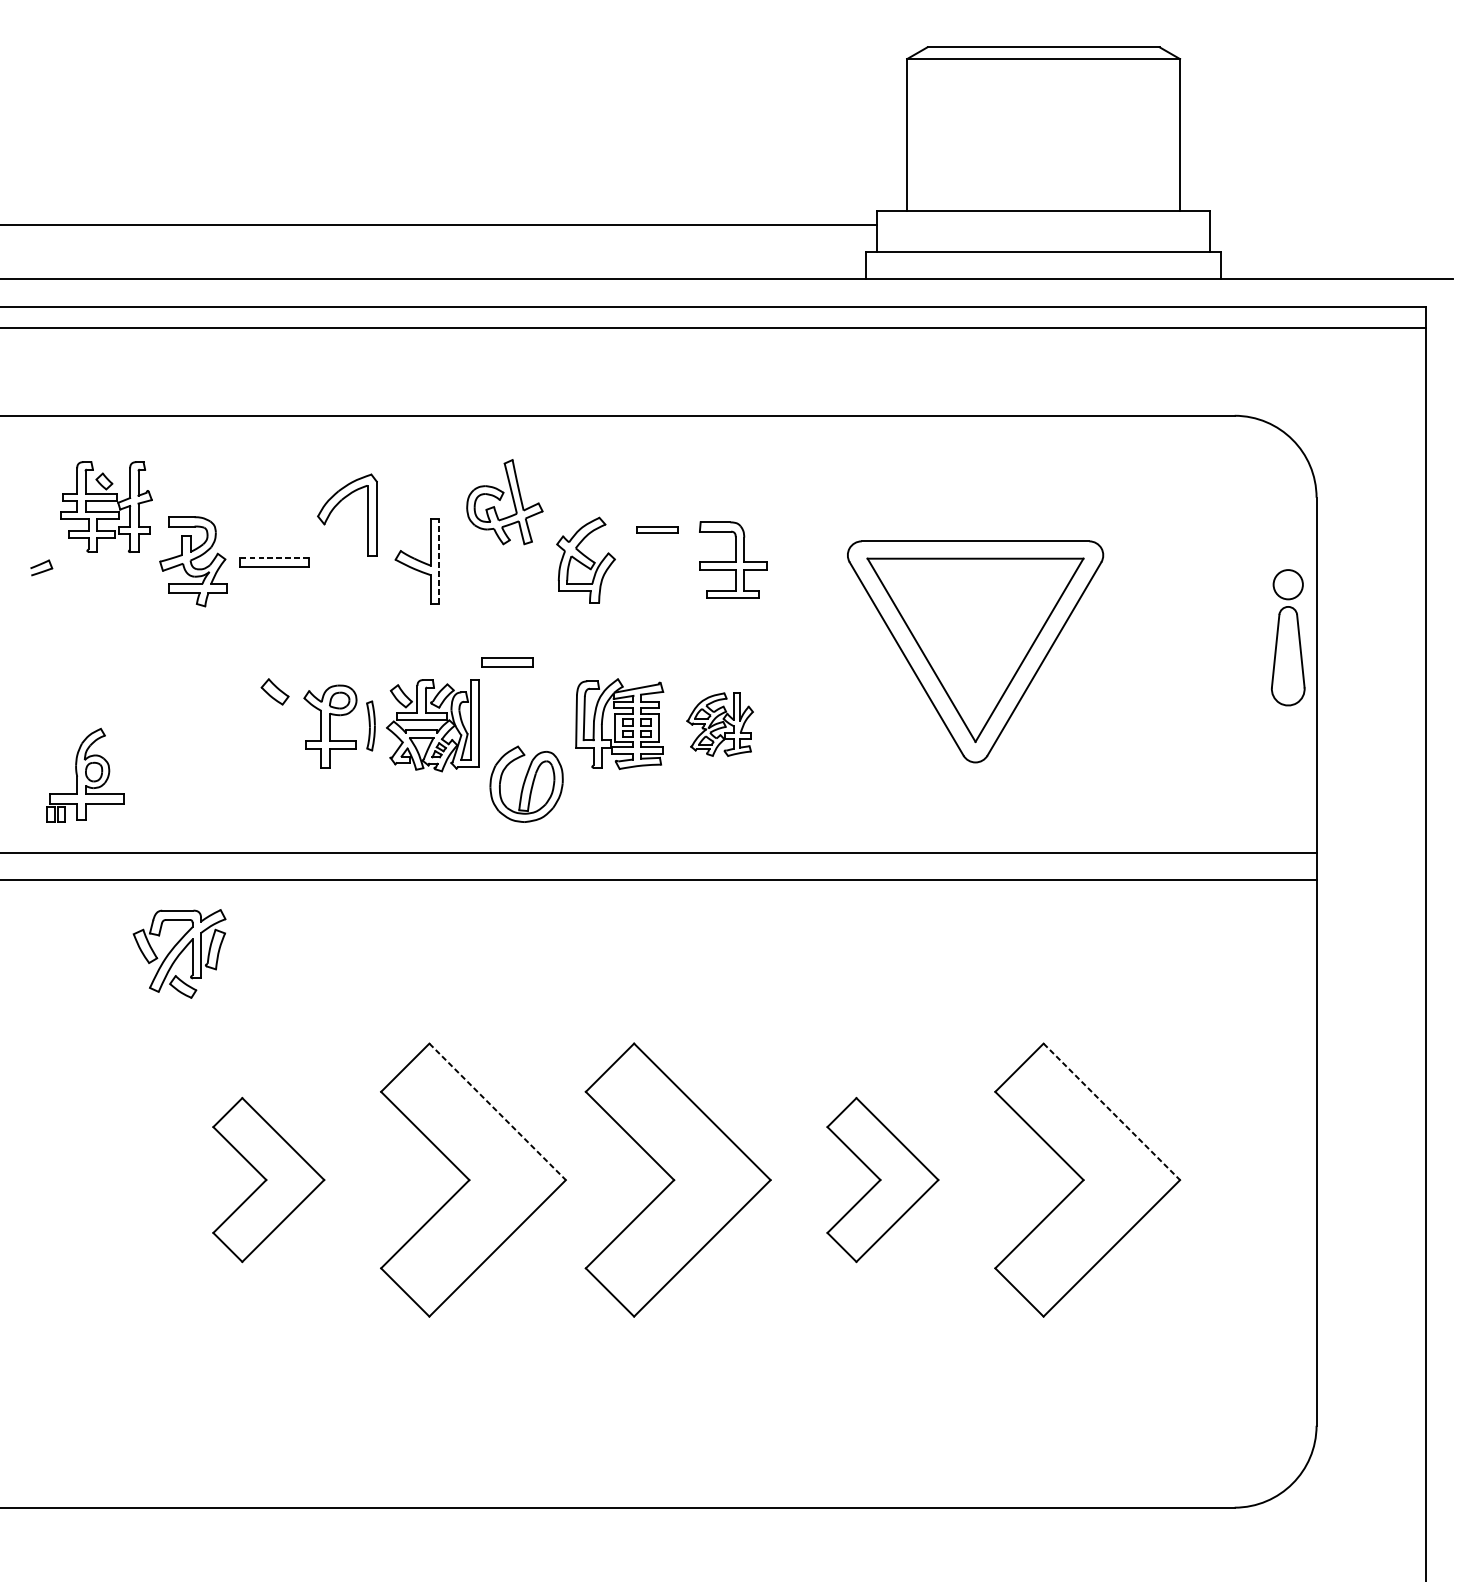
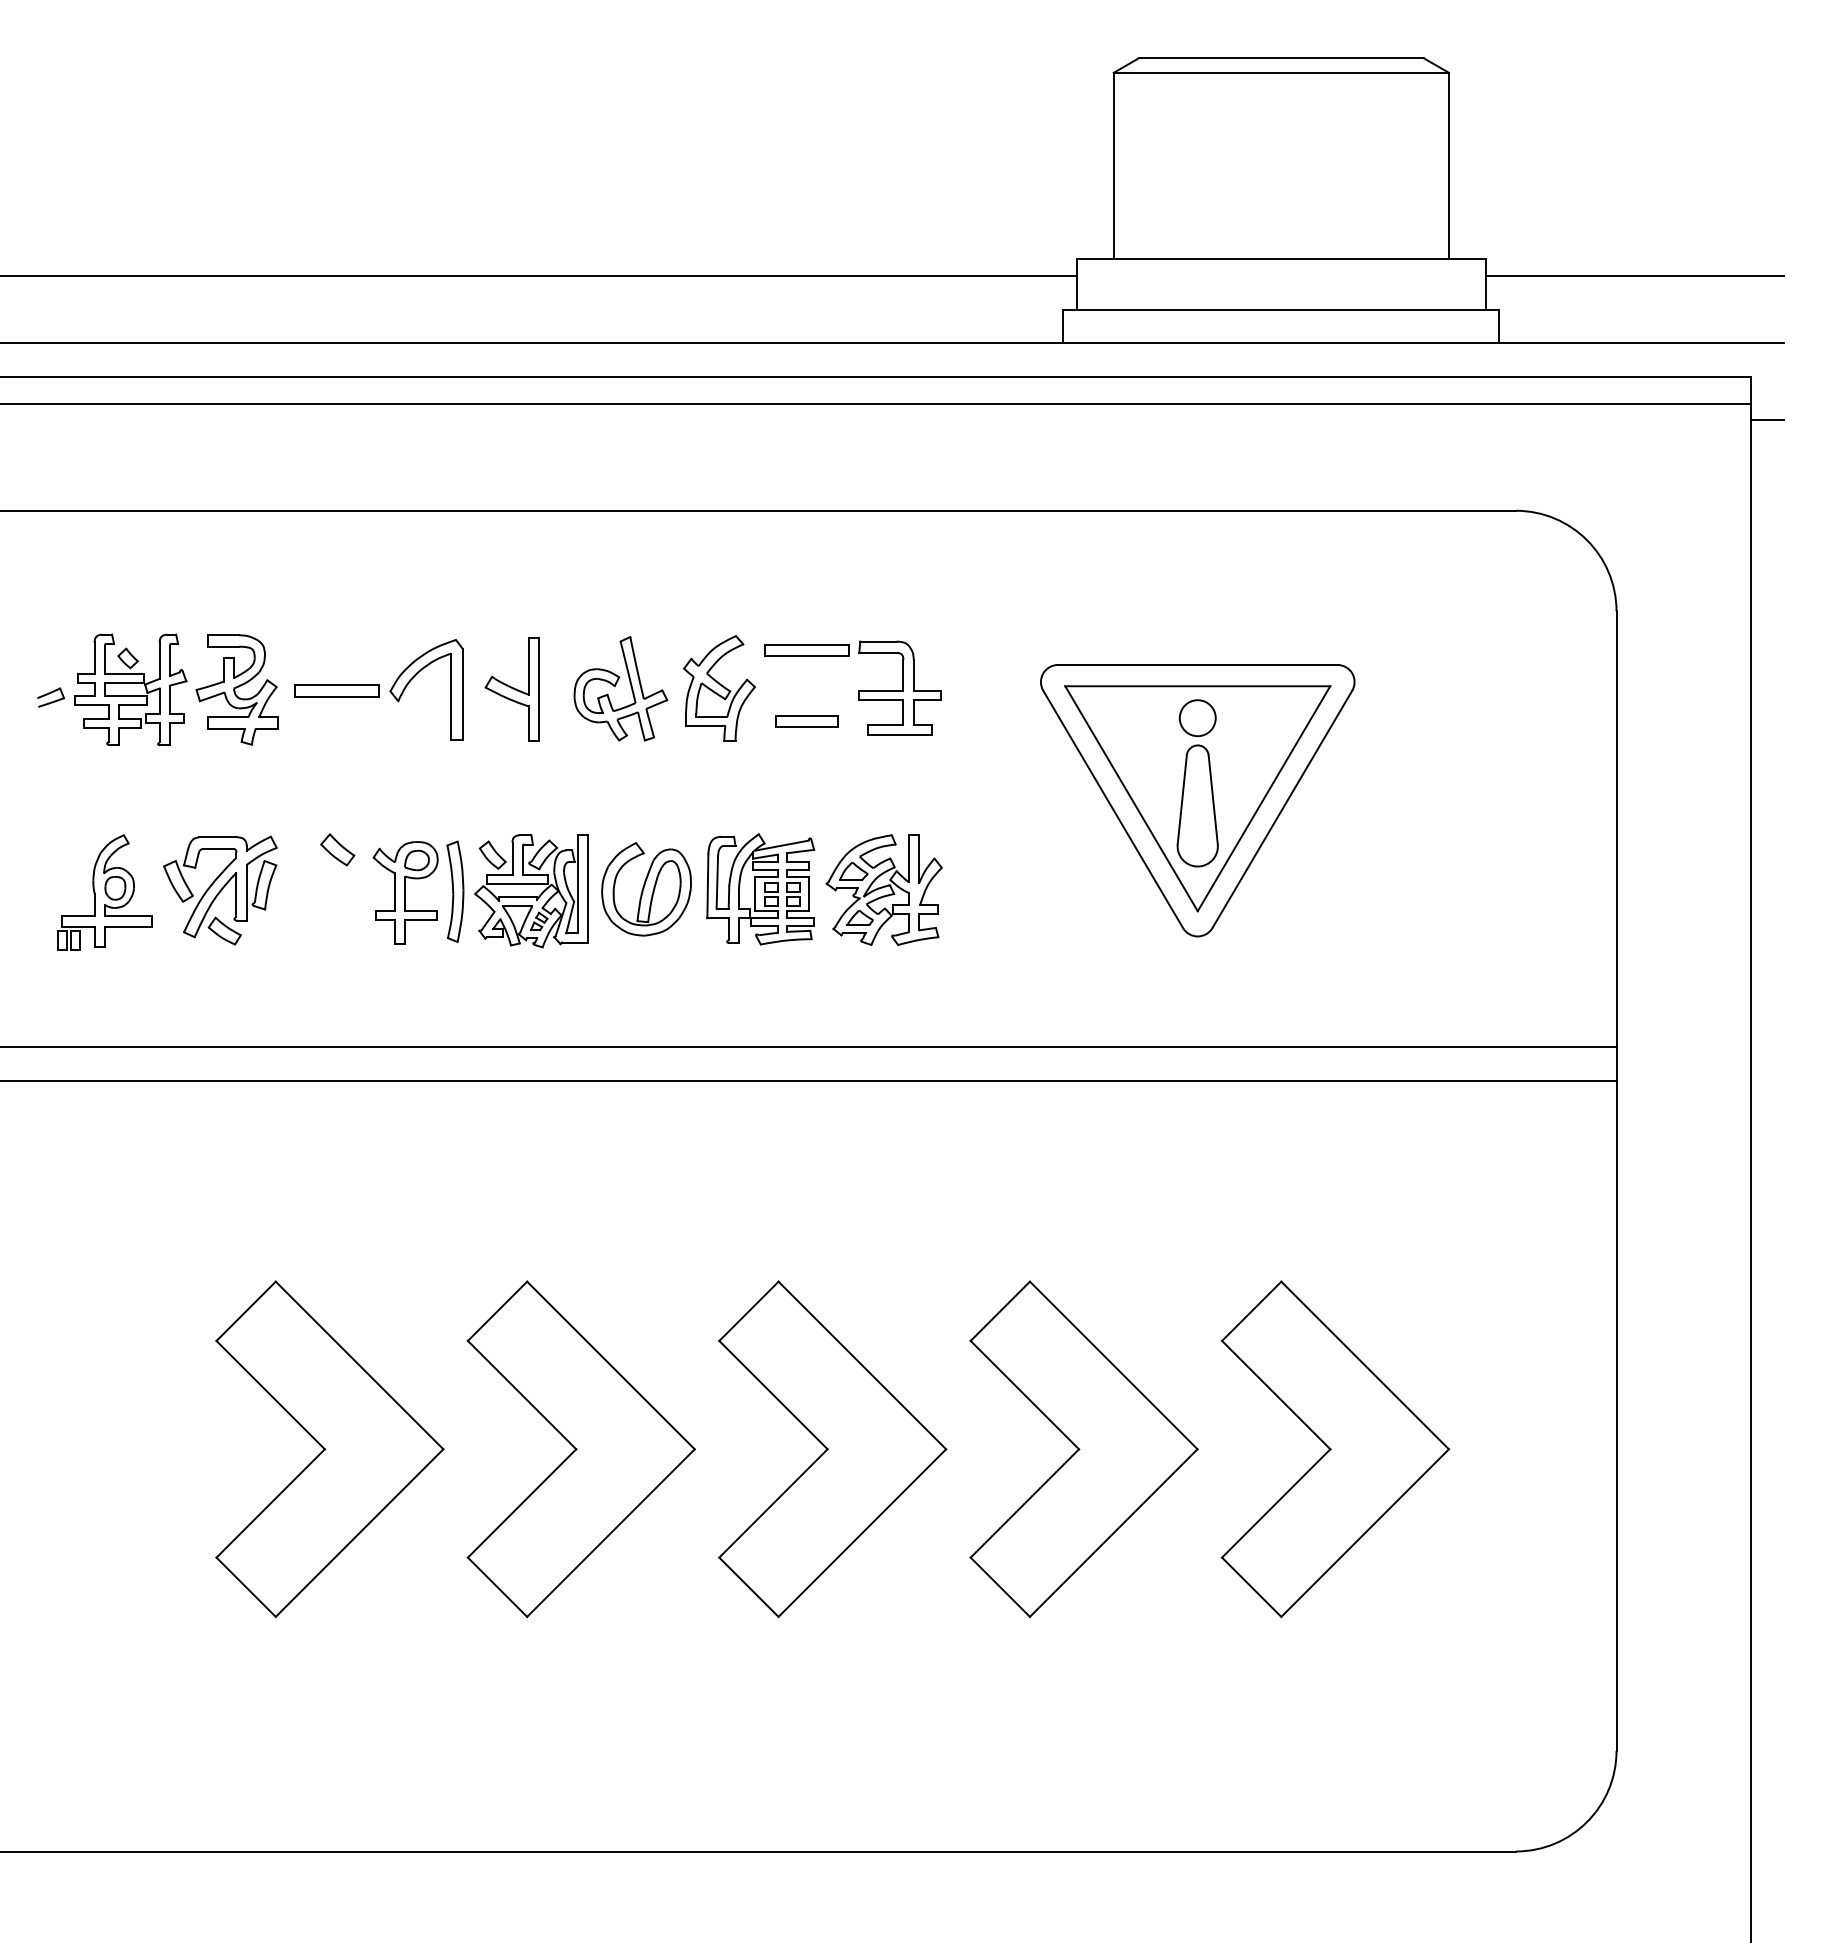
line: (1331, 224) -> (1634, 276), added
line: (1439, 342) -> (1767, 420), added
part: (504, 501) -> (620, 688), moved
part: (337, 505) -> (414, 677), moved
part: (106, 506) -> (130, 689), moved
part: (656, 529) -> (806, 650), size x1.67
line: (274, 558) -> (336, 685), dashed -> solid
line: (439, 561) -> (539, 689), dashed -> solid
part: (1288, 637) -> (1197, 783), moved
part: (507, 662) -> (806, 721), moved
part: (719, 724) -> (883, 889), size x1.43
part: (371, 725) -> (455, 891), size x1.67
part: (85, 775) -> (104, 892), moved
part: (526, 784) -> (646, 889), moved
part: (179, 953) -> (220, 890), moved
line: (497, 1111) -> (610, 1365), dashed -> solid
line: (1112, 1111) -> (1365, 1365), dashed -> solid
part: (268, 1179) -> (329, 1448), size x1.67
part: (882, 1179) -> (1083, 1448), size x1.67

